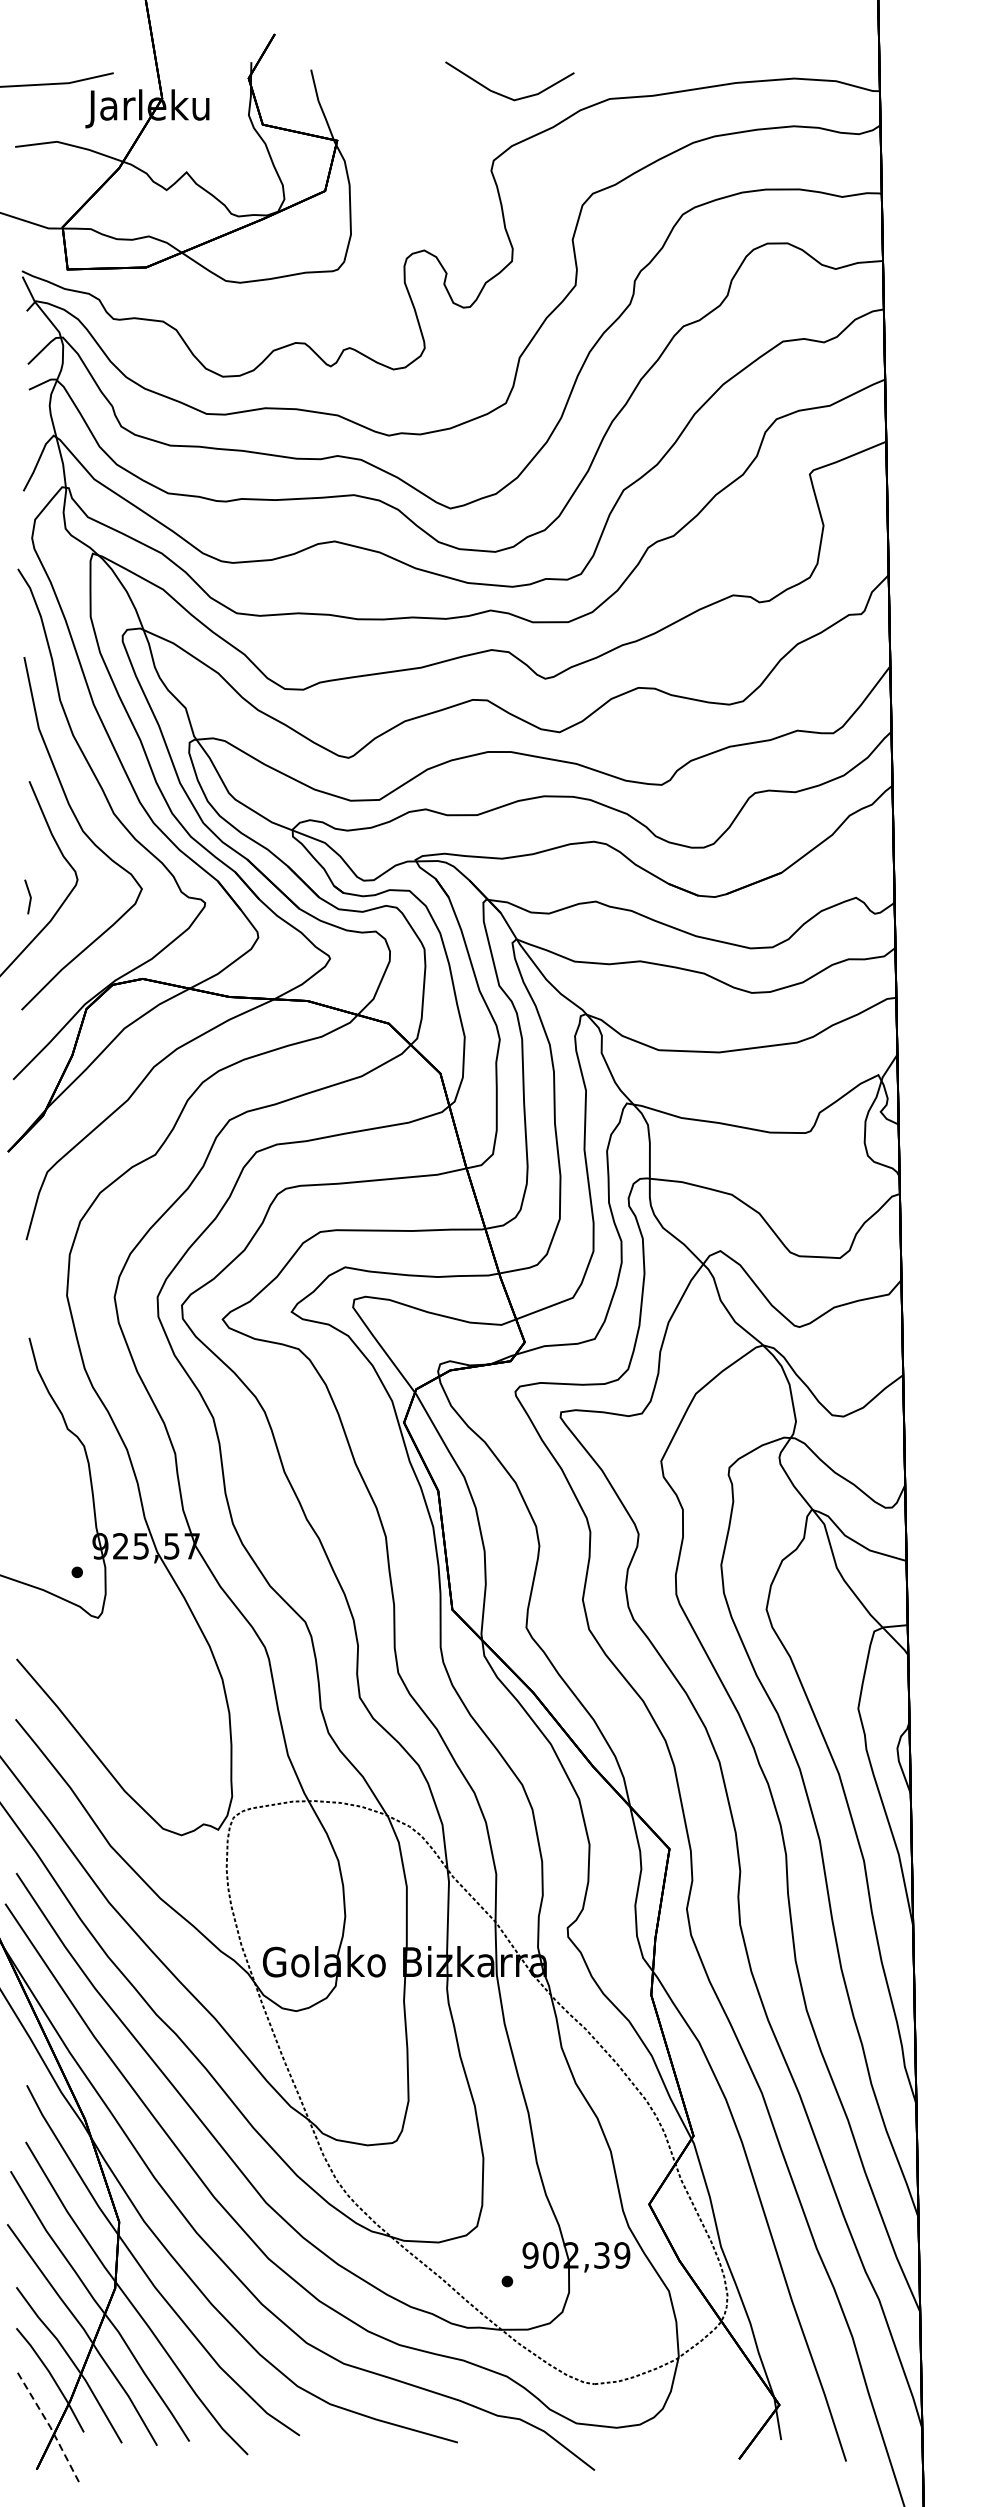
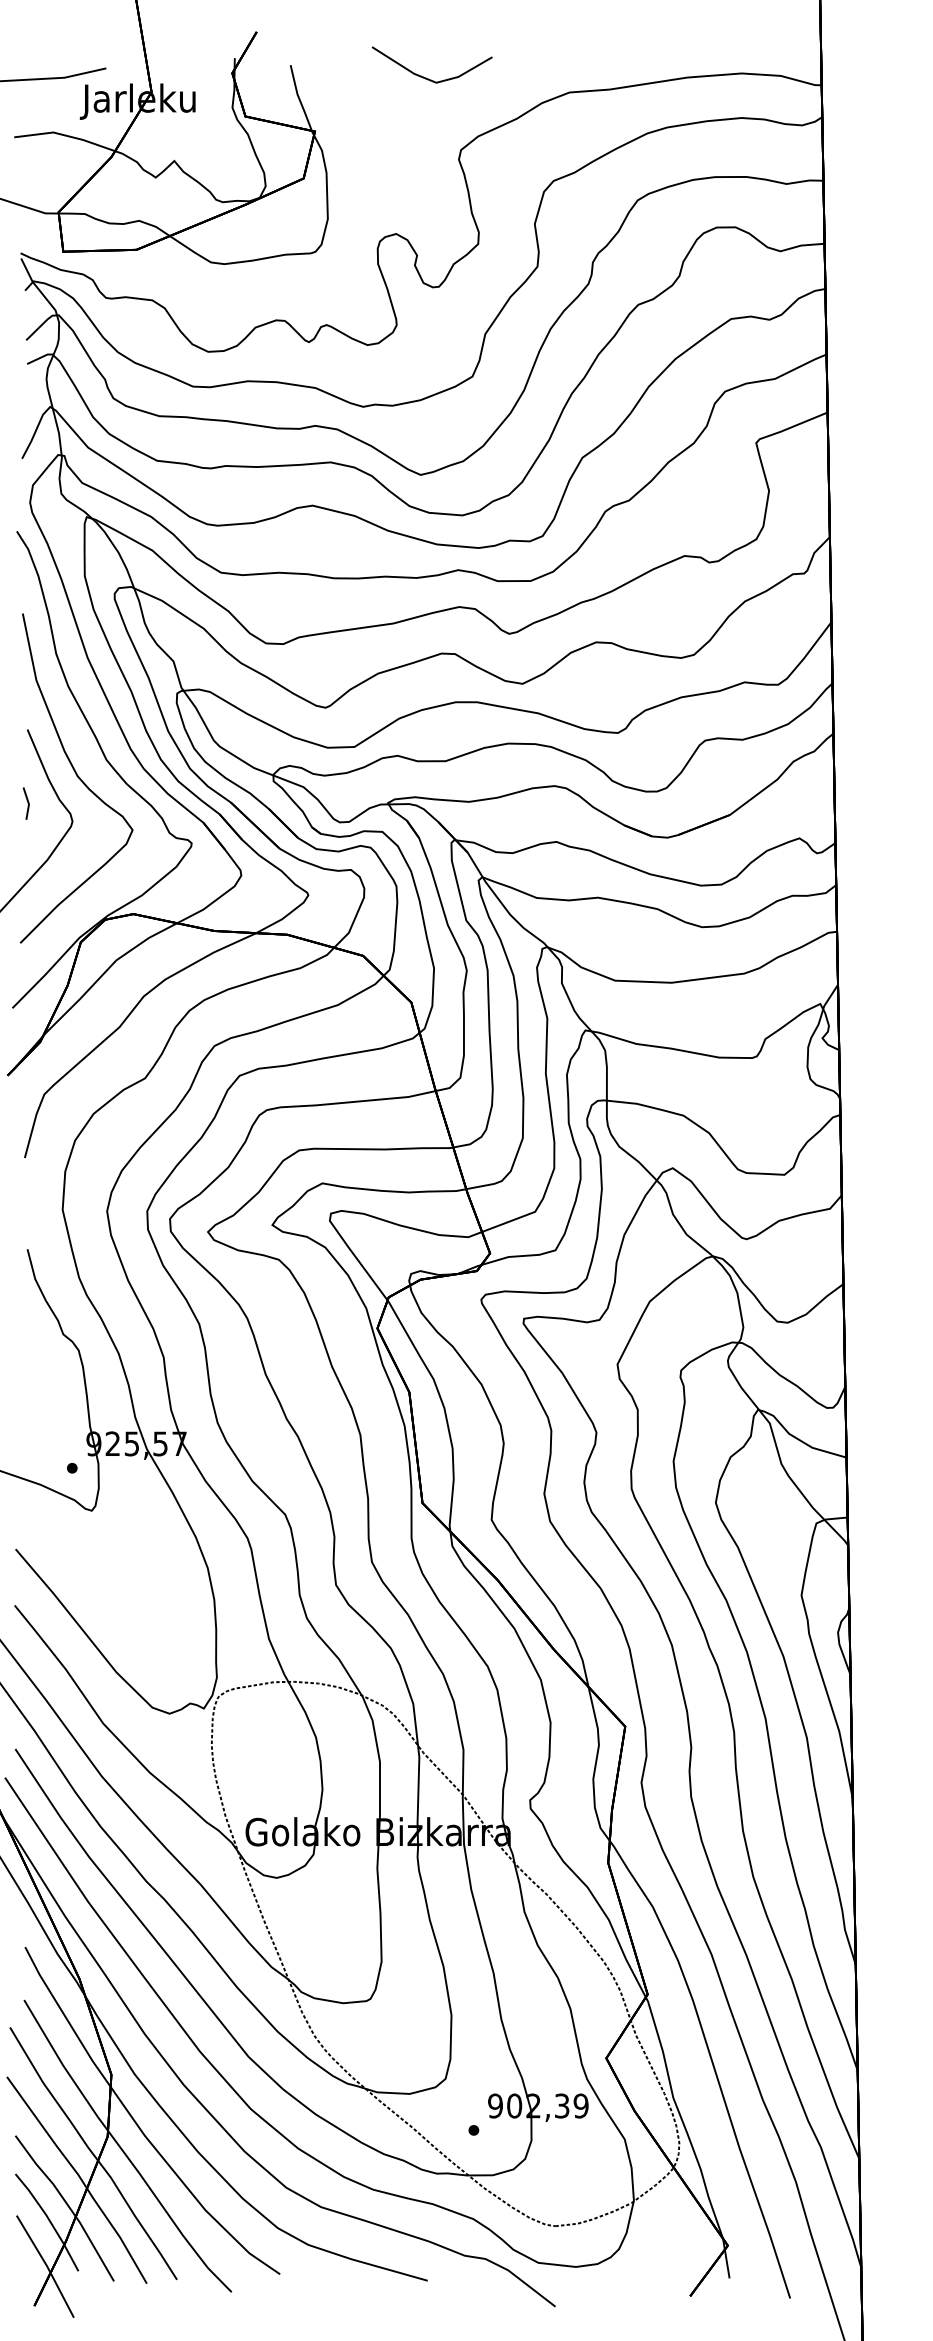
line: (503, 94) -> (426, 77), moved
line: (29, 896) -> (27, 803), moved
line: (50, 2427) -> (47, 2266), dashed -> solid

